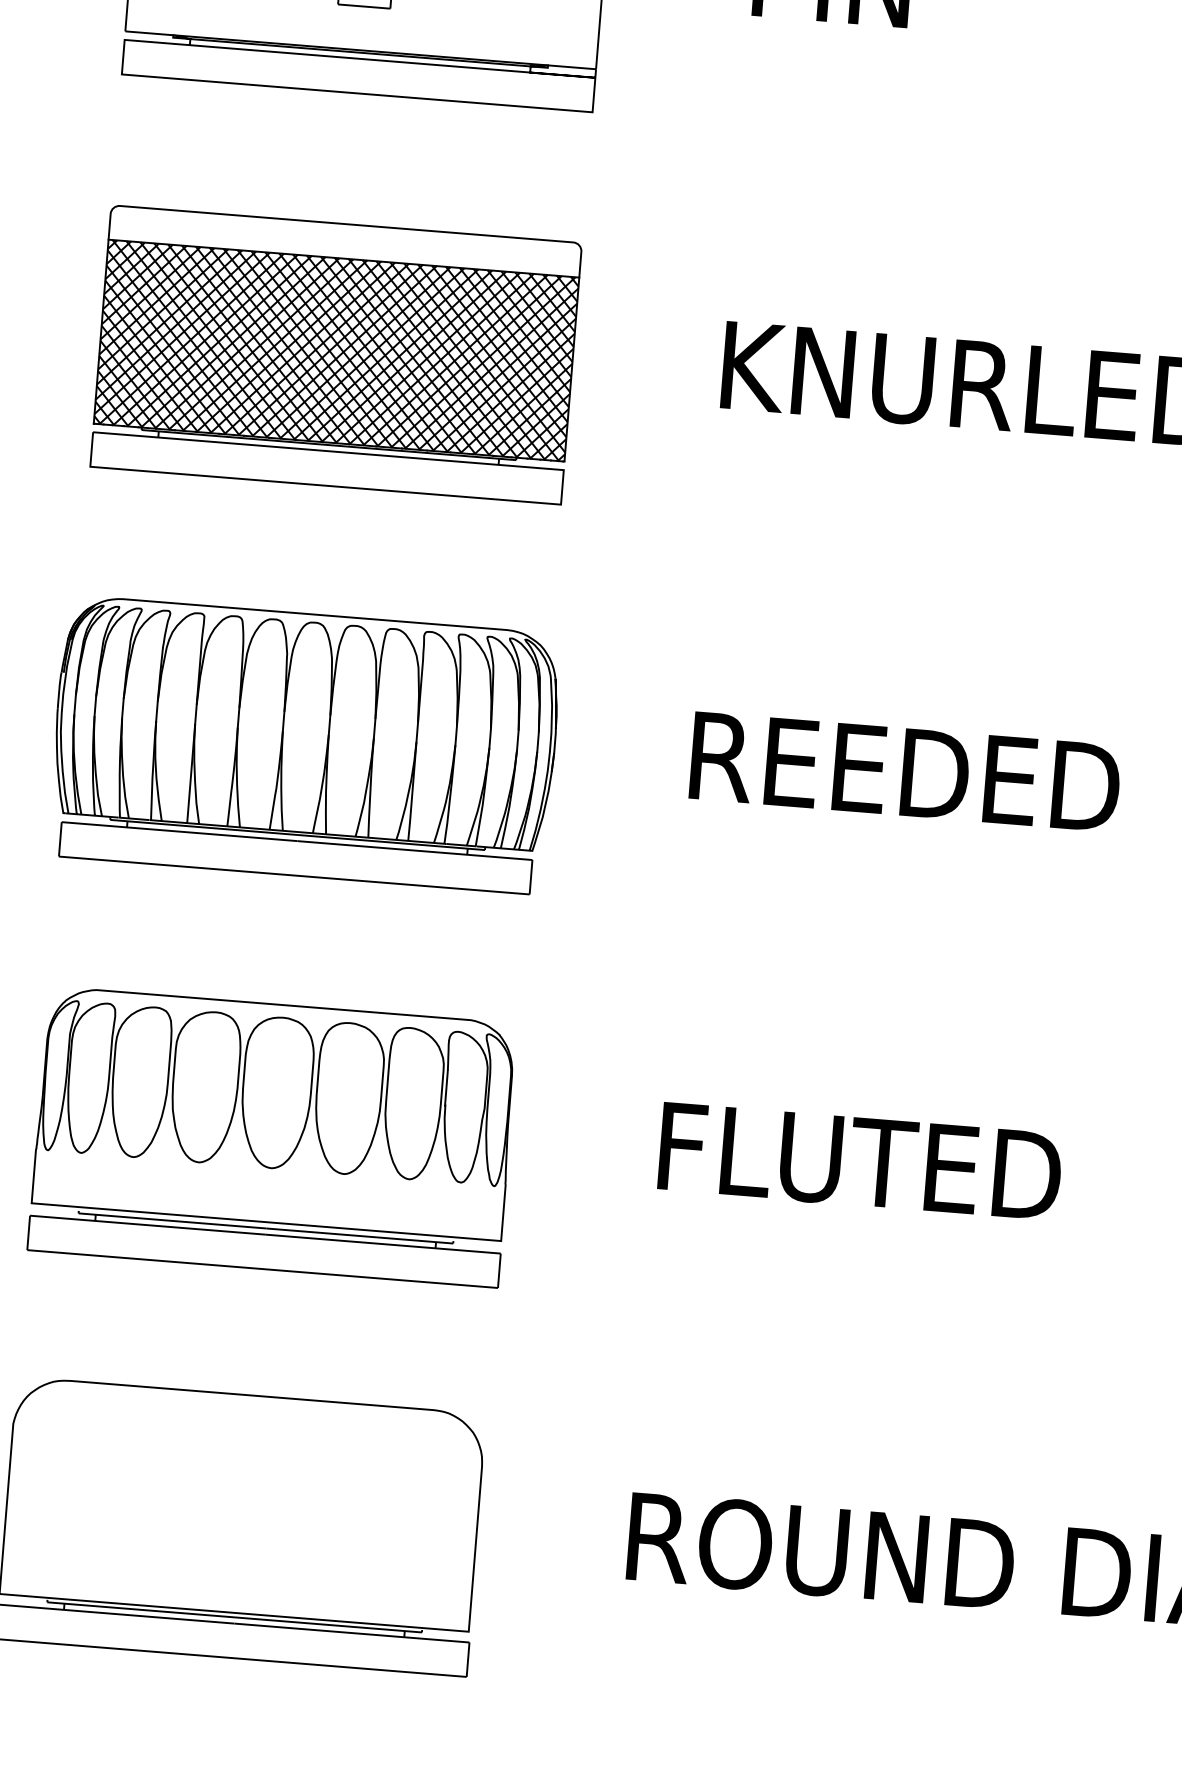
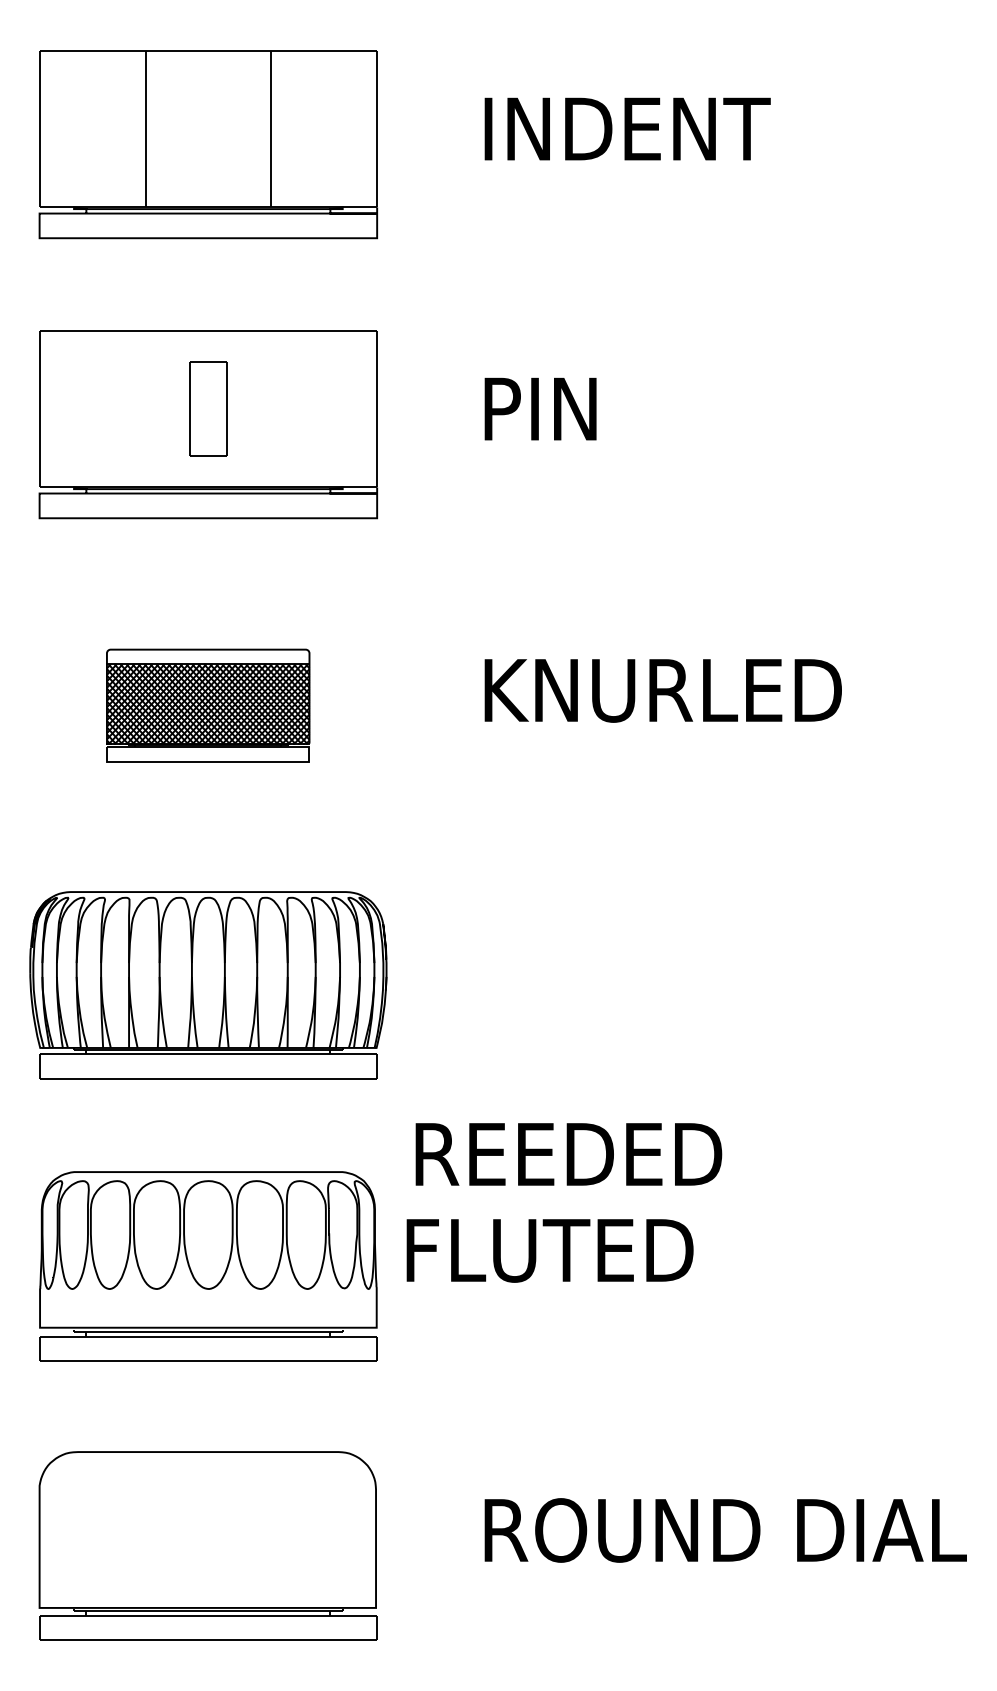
part: (335, 354) -> (207, 705), size x0.6
text: (904, 772) -> (568, 1154), moved
text: (859, 1161) -> (549, 1250), moved

